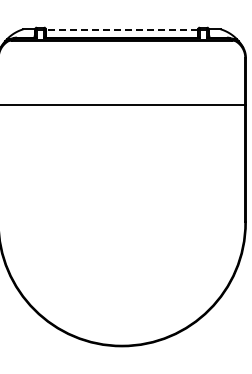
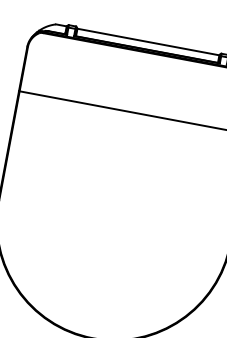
line: (122, 29) -> (148, 41), dashed -> solid

